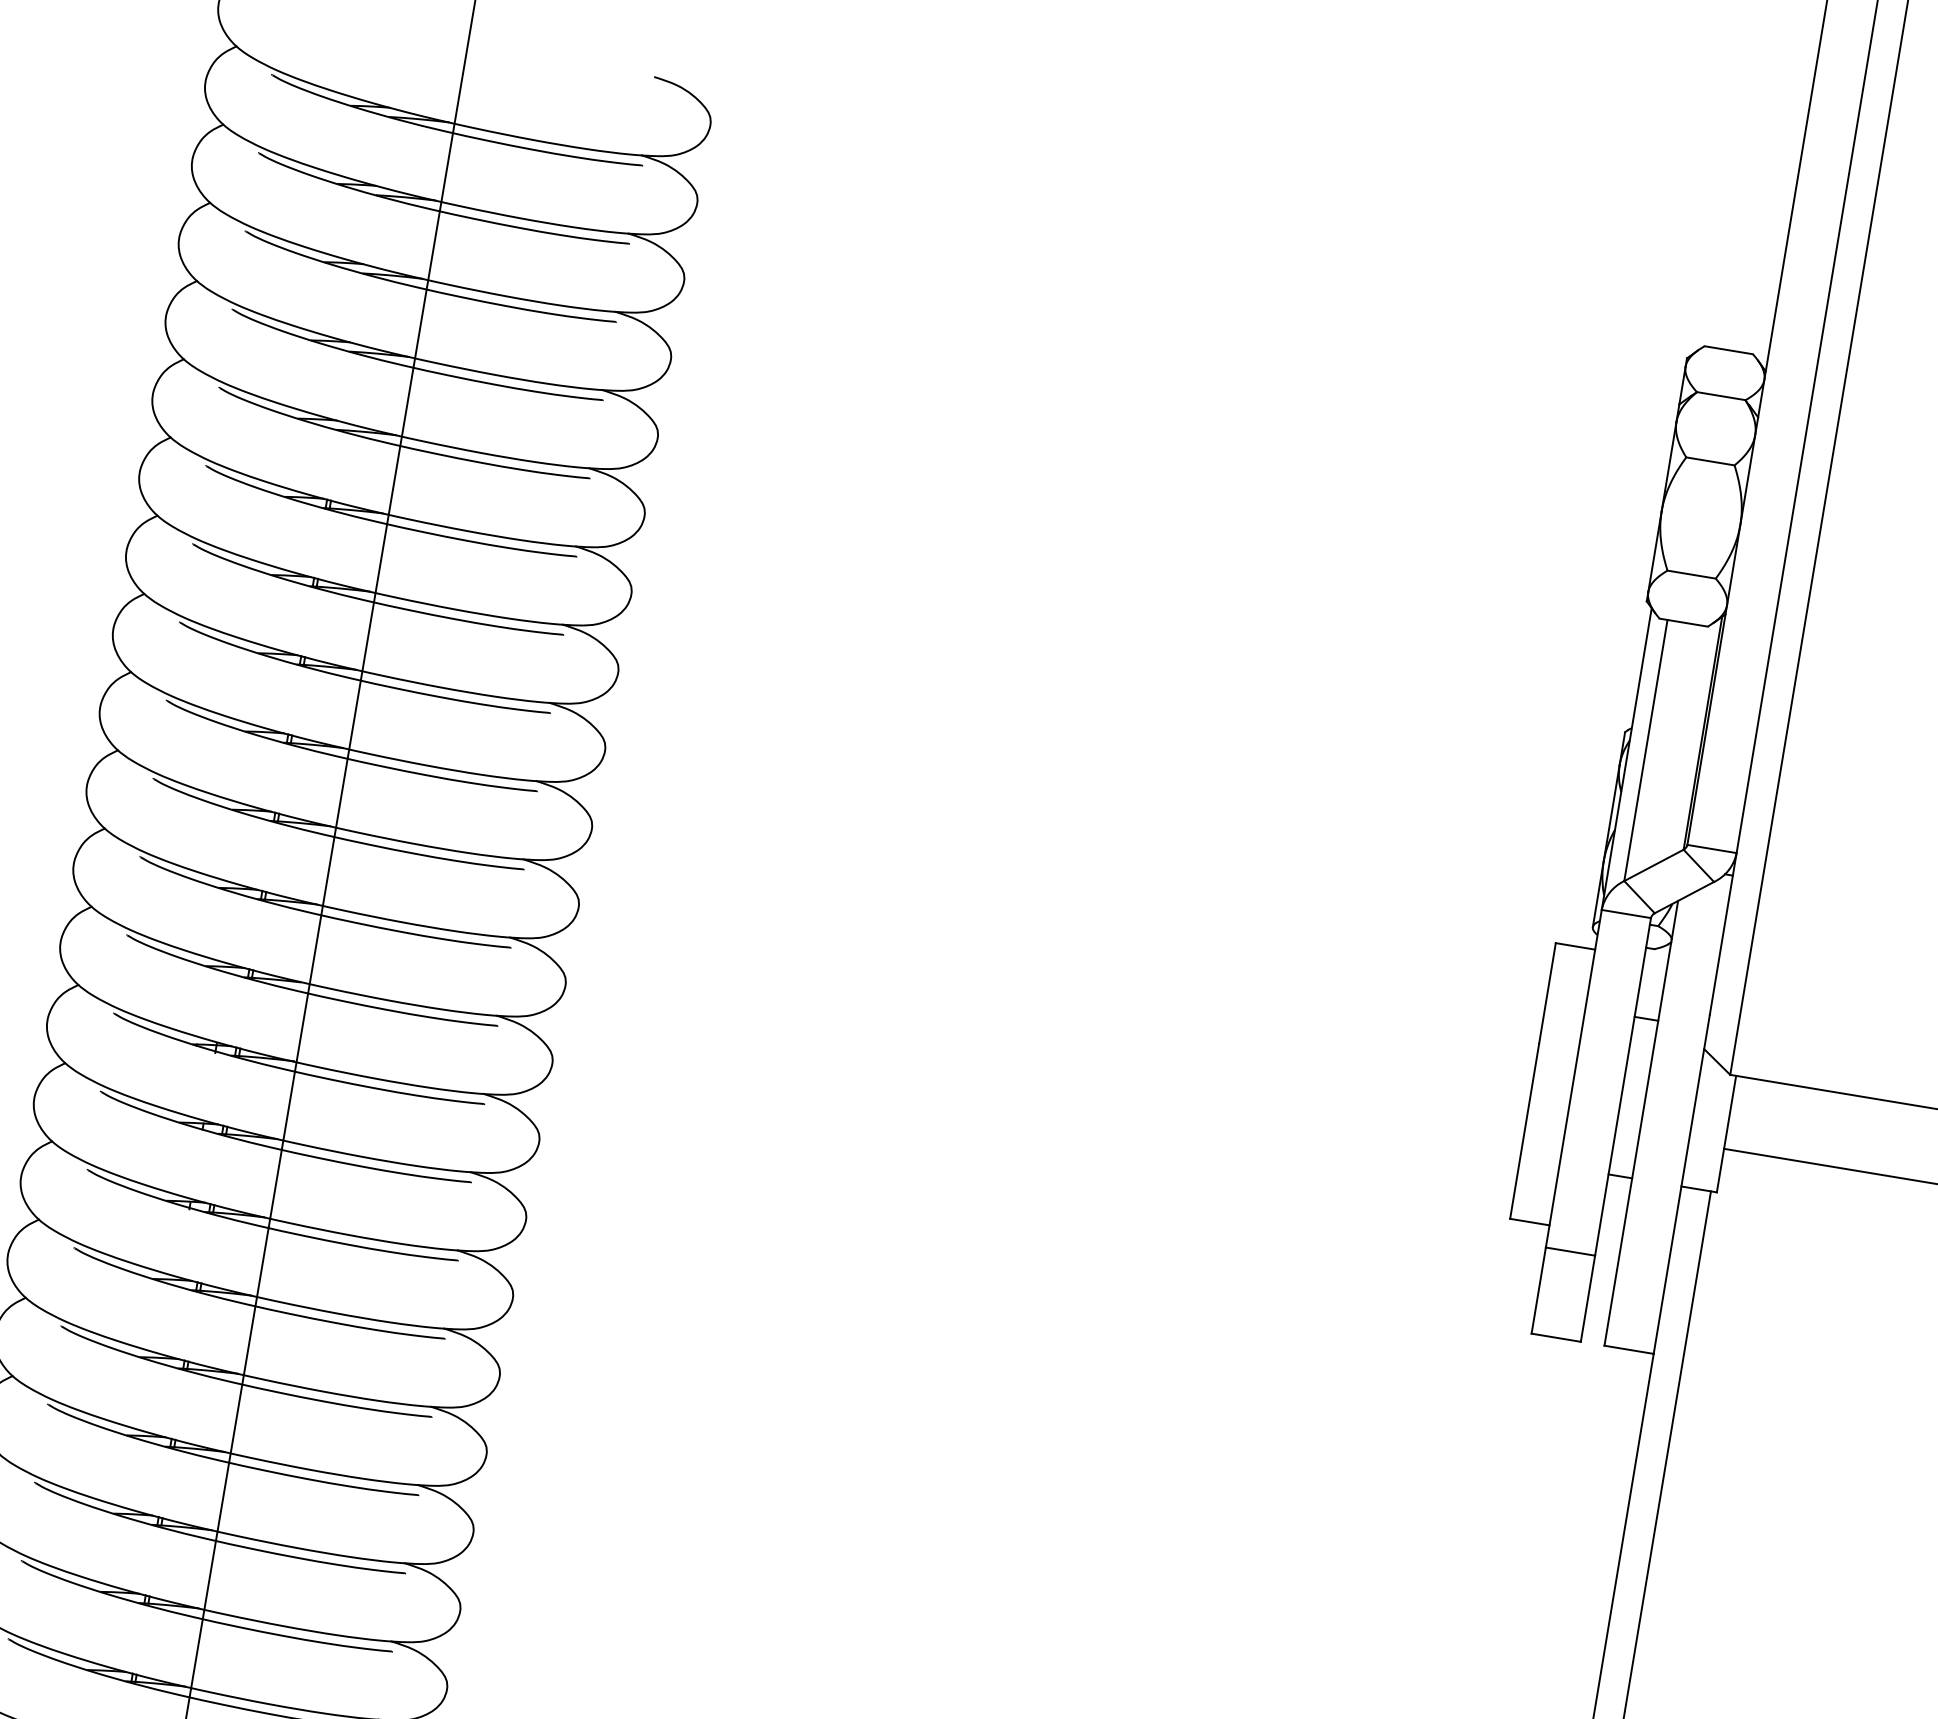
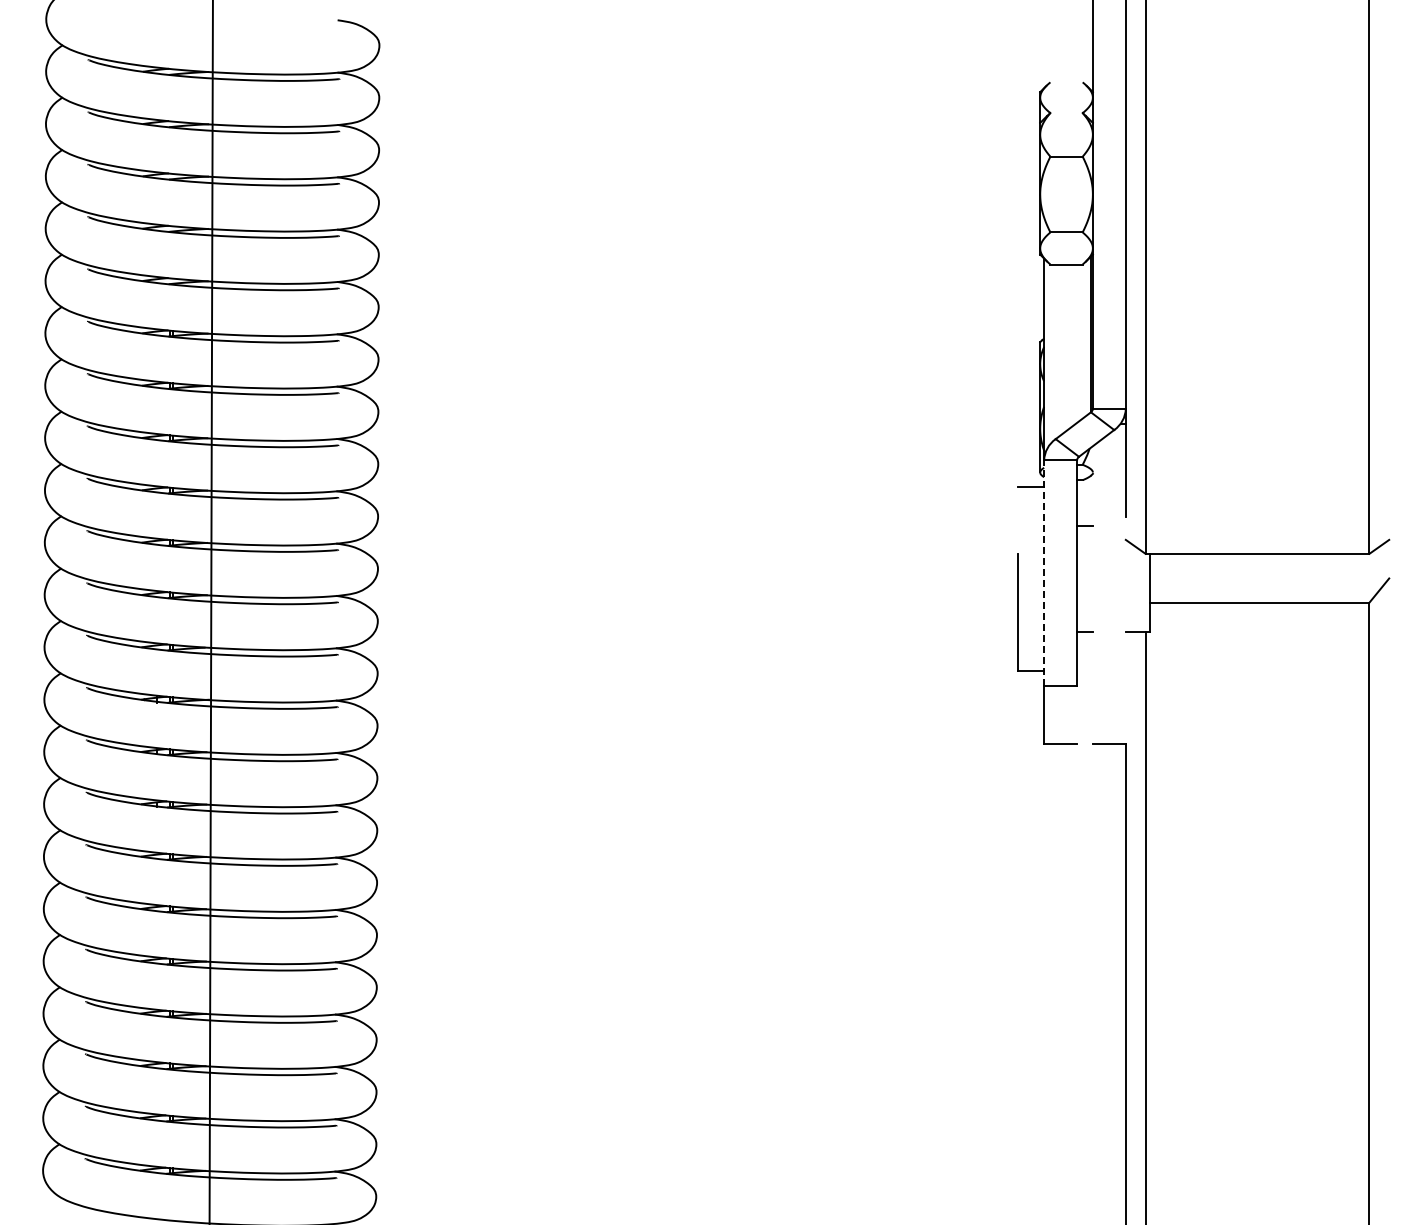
line: (1728, 350) -> (1066, 82), removed
line: (1721, 396) -> (1066, 113), removed
line: (1645, 749) -> (1055, 351), removed
line: (1546, 993) -> (1017, 520), removed
line: (1574, 1079) -> (1044, 573), solid -> dashed
line: (1640, 1122) -> (1092, 594), removed
line: (1681, 1183) -> (1125, 629), removed
line: (1588, 1298) -> (1077, 714), removed

